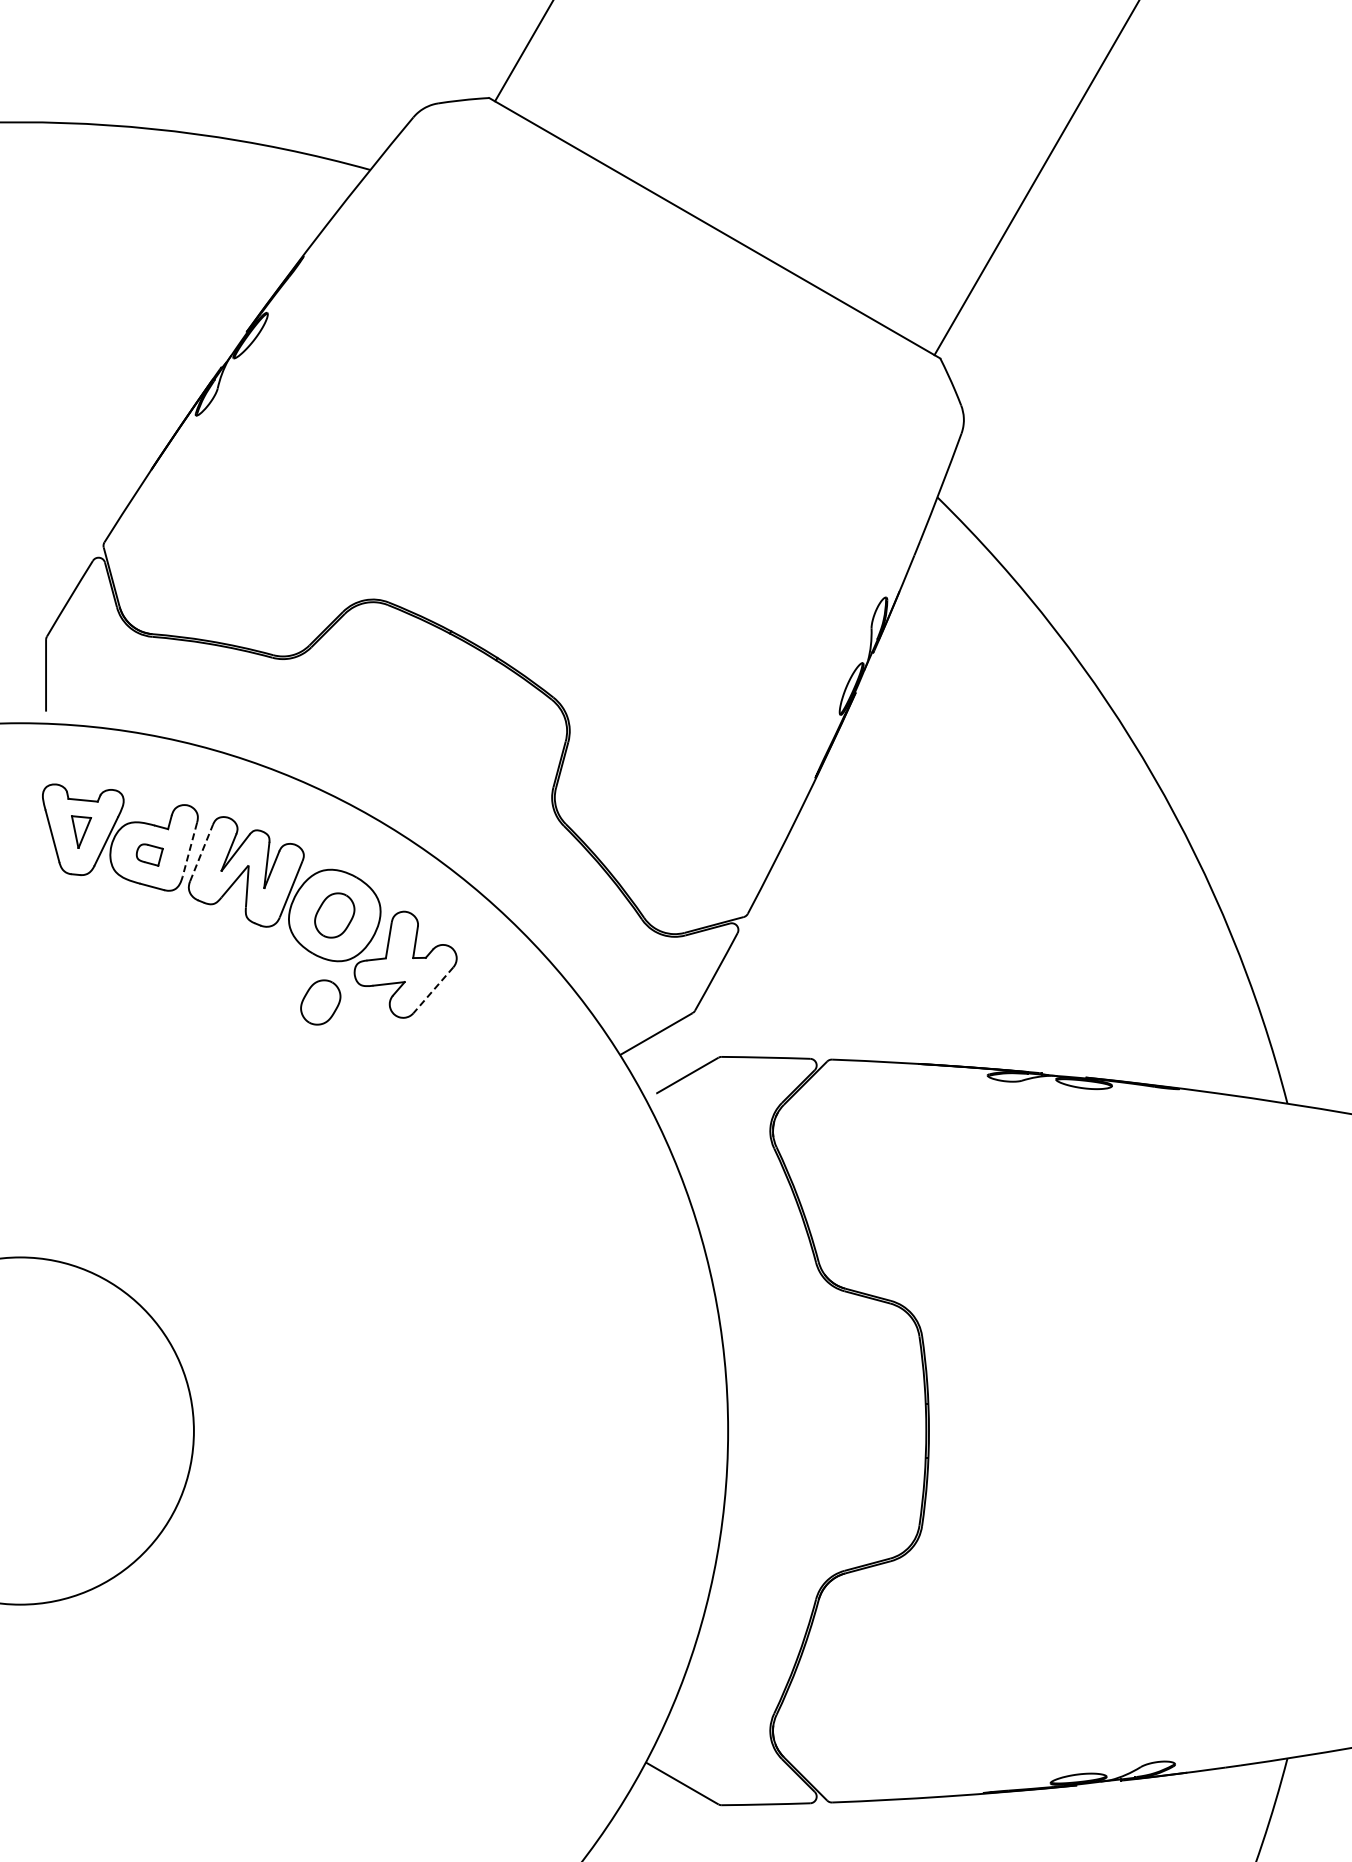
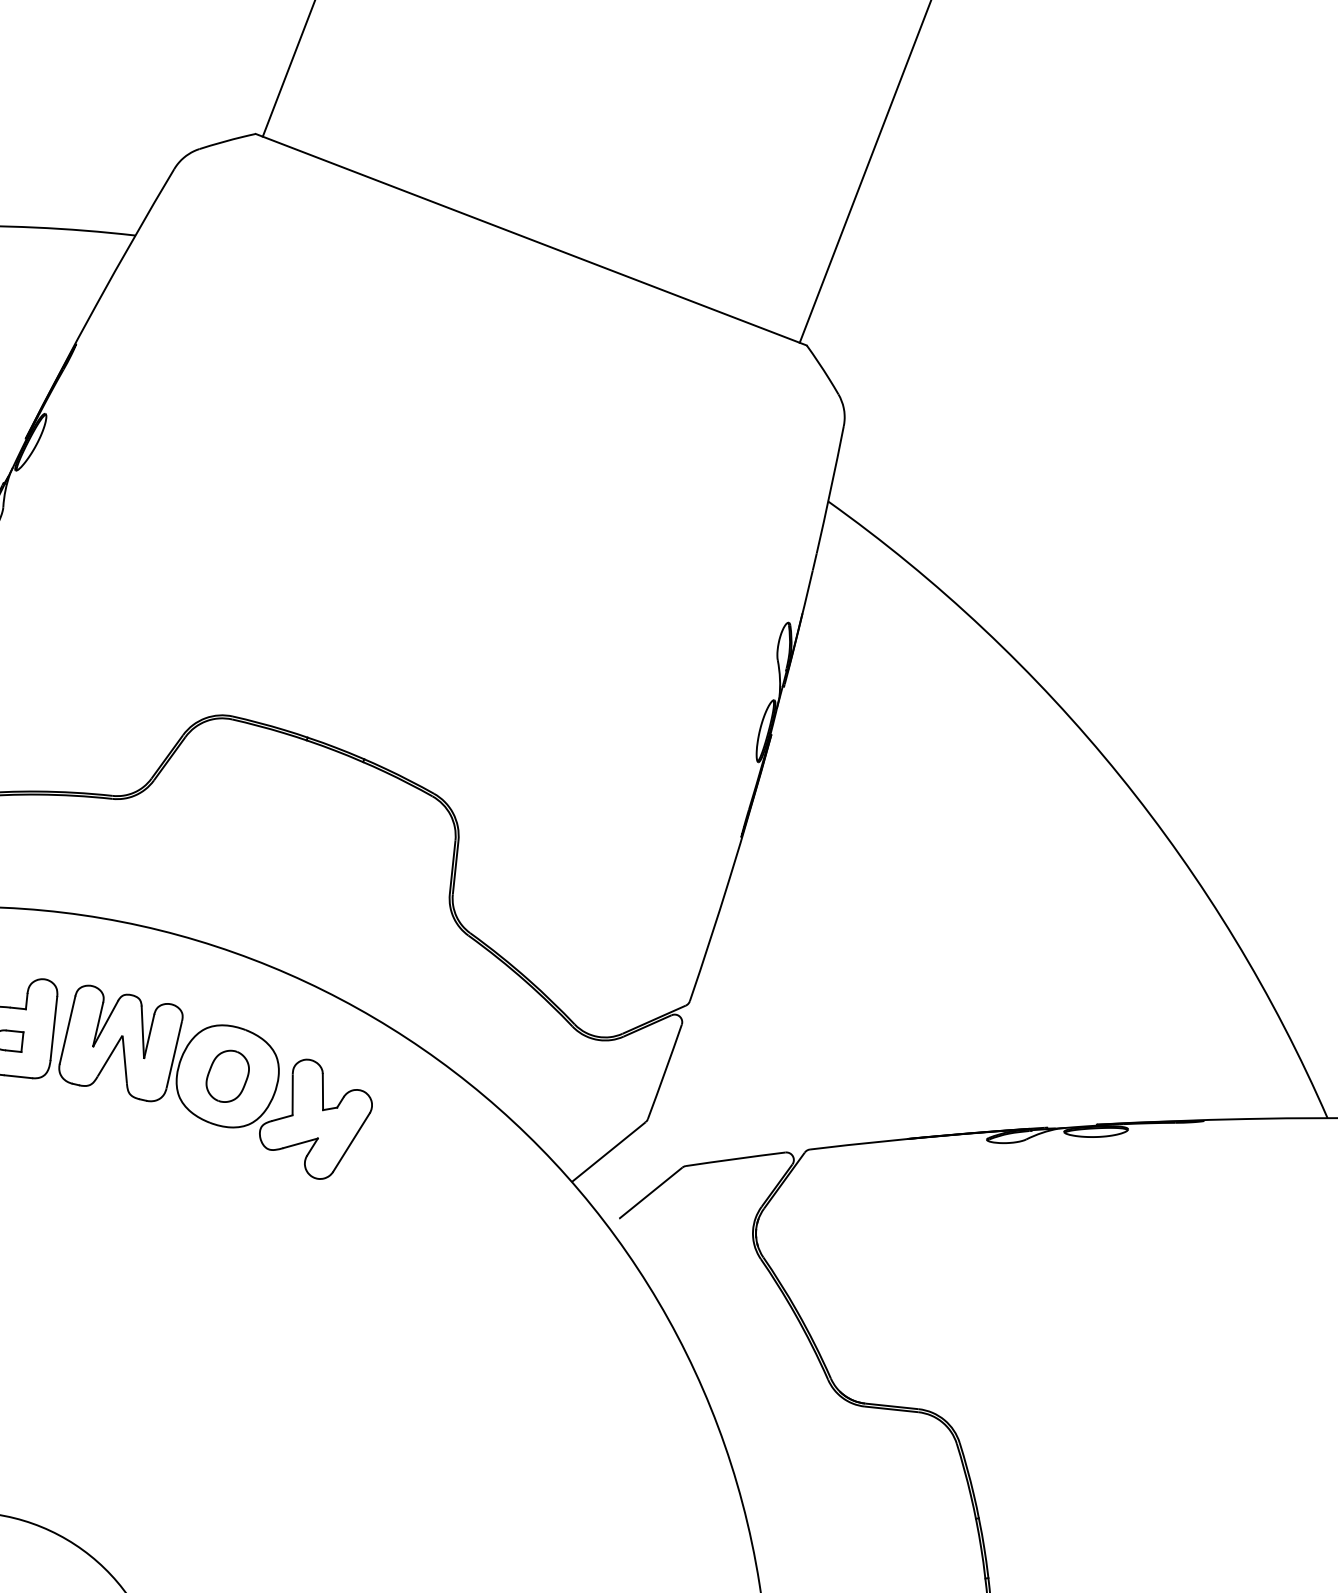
line: (189, 849) -> (53, 1028), dashed -> solid
line: (201, 852) -> (67, 1029), dashed -> solid
line: (433, 990) -> (351, 1142), dashed -> solid
part: (320, 1002) -> (227, 1176), removed

